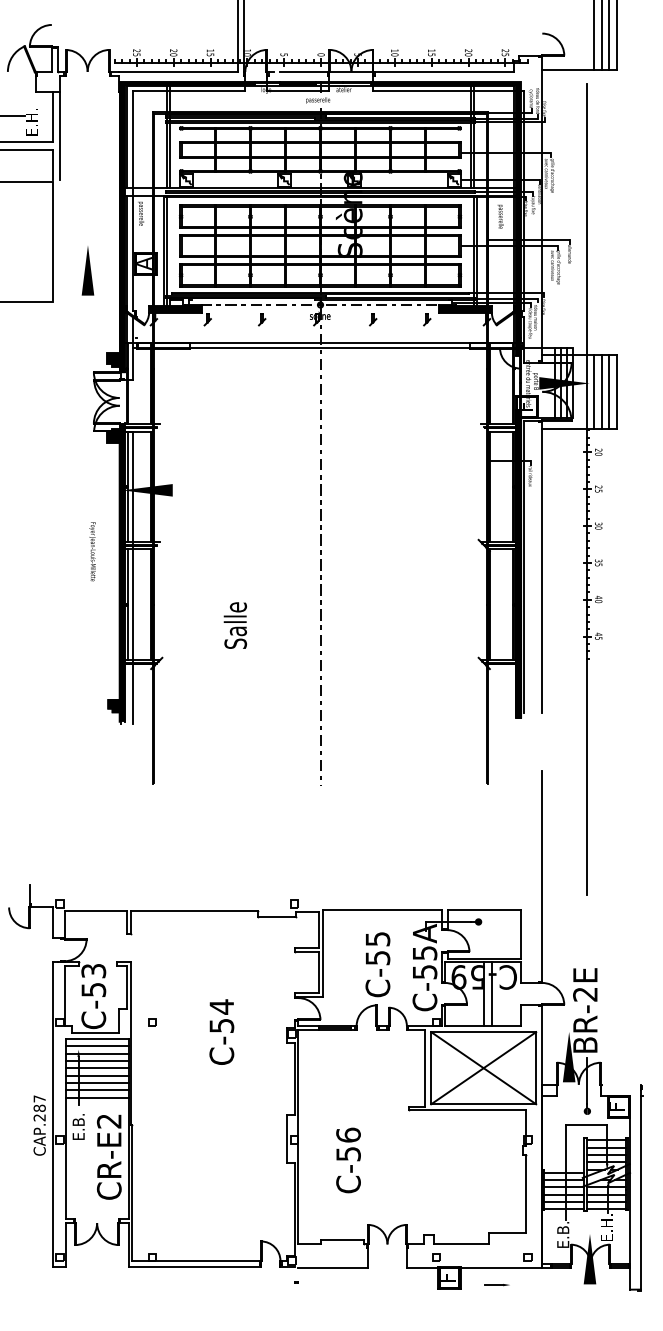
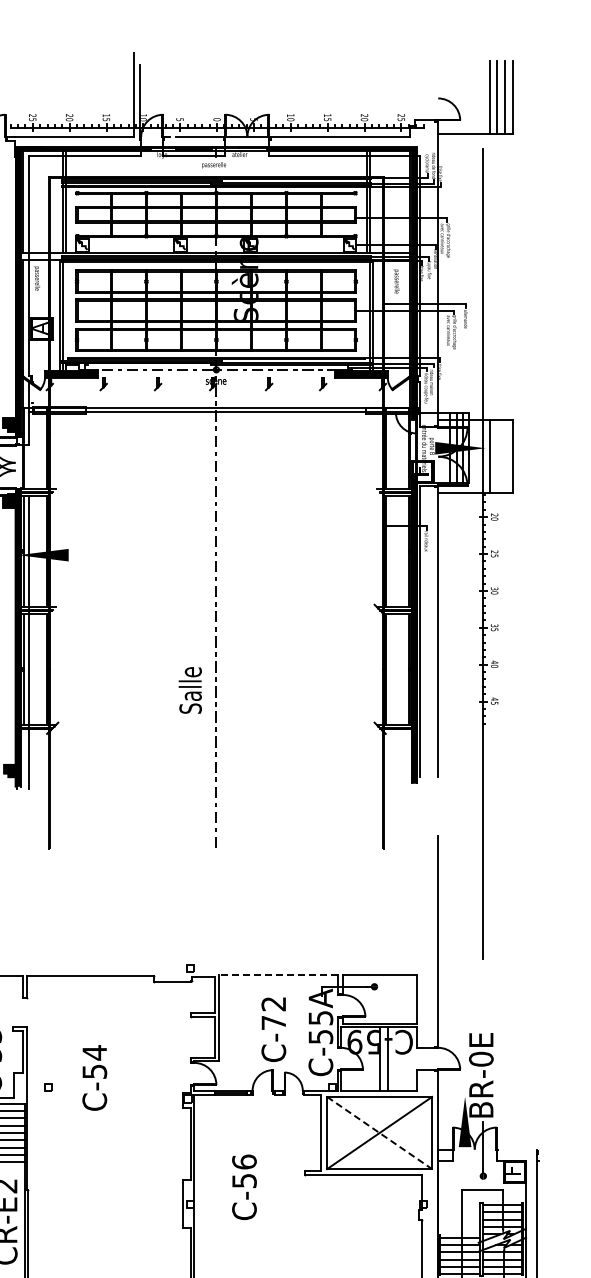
line: (601, 391) -> (497, 456), removed
line: (609, 391) -> (505, 456), removed
text: (234, 625) -> (189, 690), moved
line: (382, 909) -> (278, 974), solid -> dashed
text: (377, 948) -> (273, 1013), C-55 -> C-72
text: (585, 994) -> (481, 1059), BR-2E -> BR-0E
text: (221, 1031) -> (94, 1077), moved
line: (483, 1068) -> (379, 1133), solid -> dashed
text: (348, 1160) -> (244, 1187), moved

